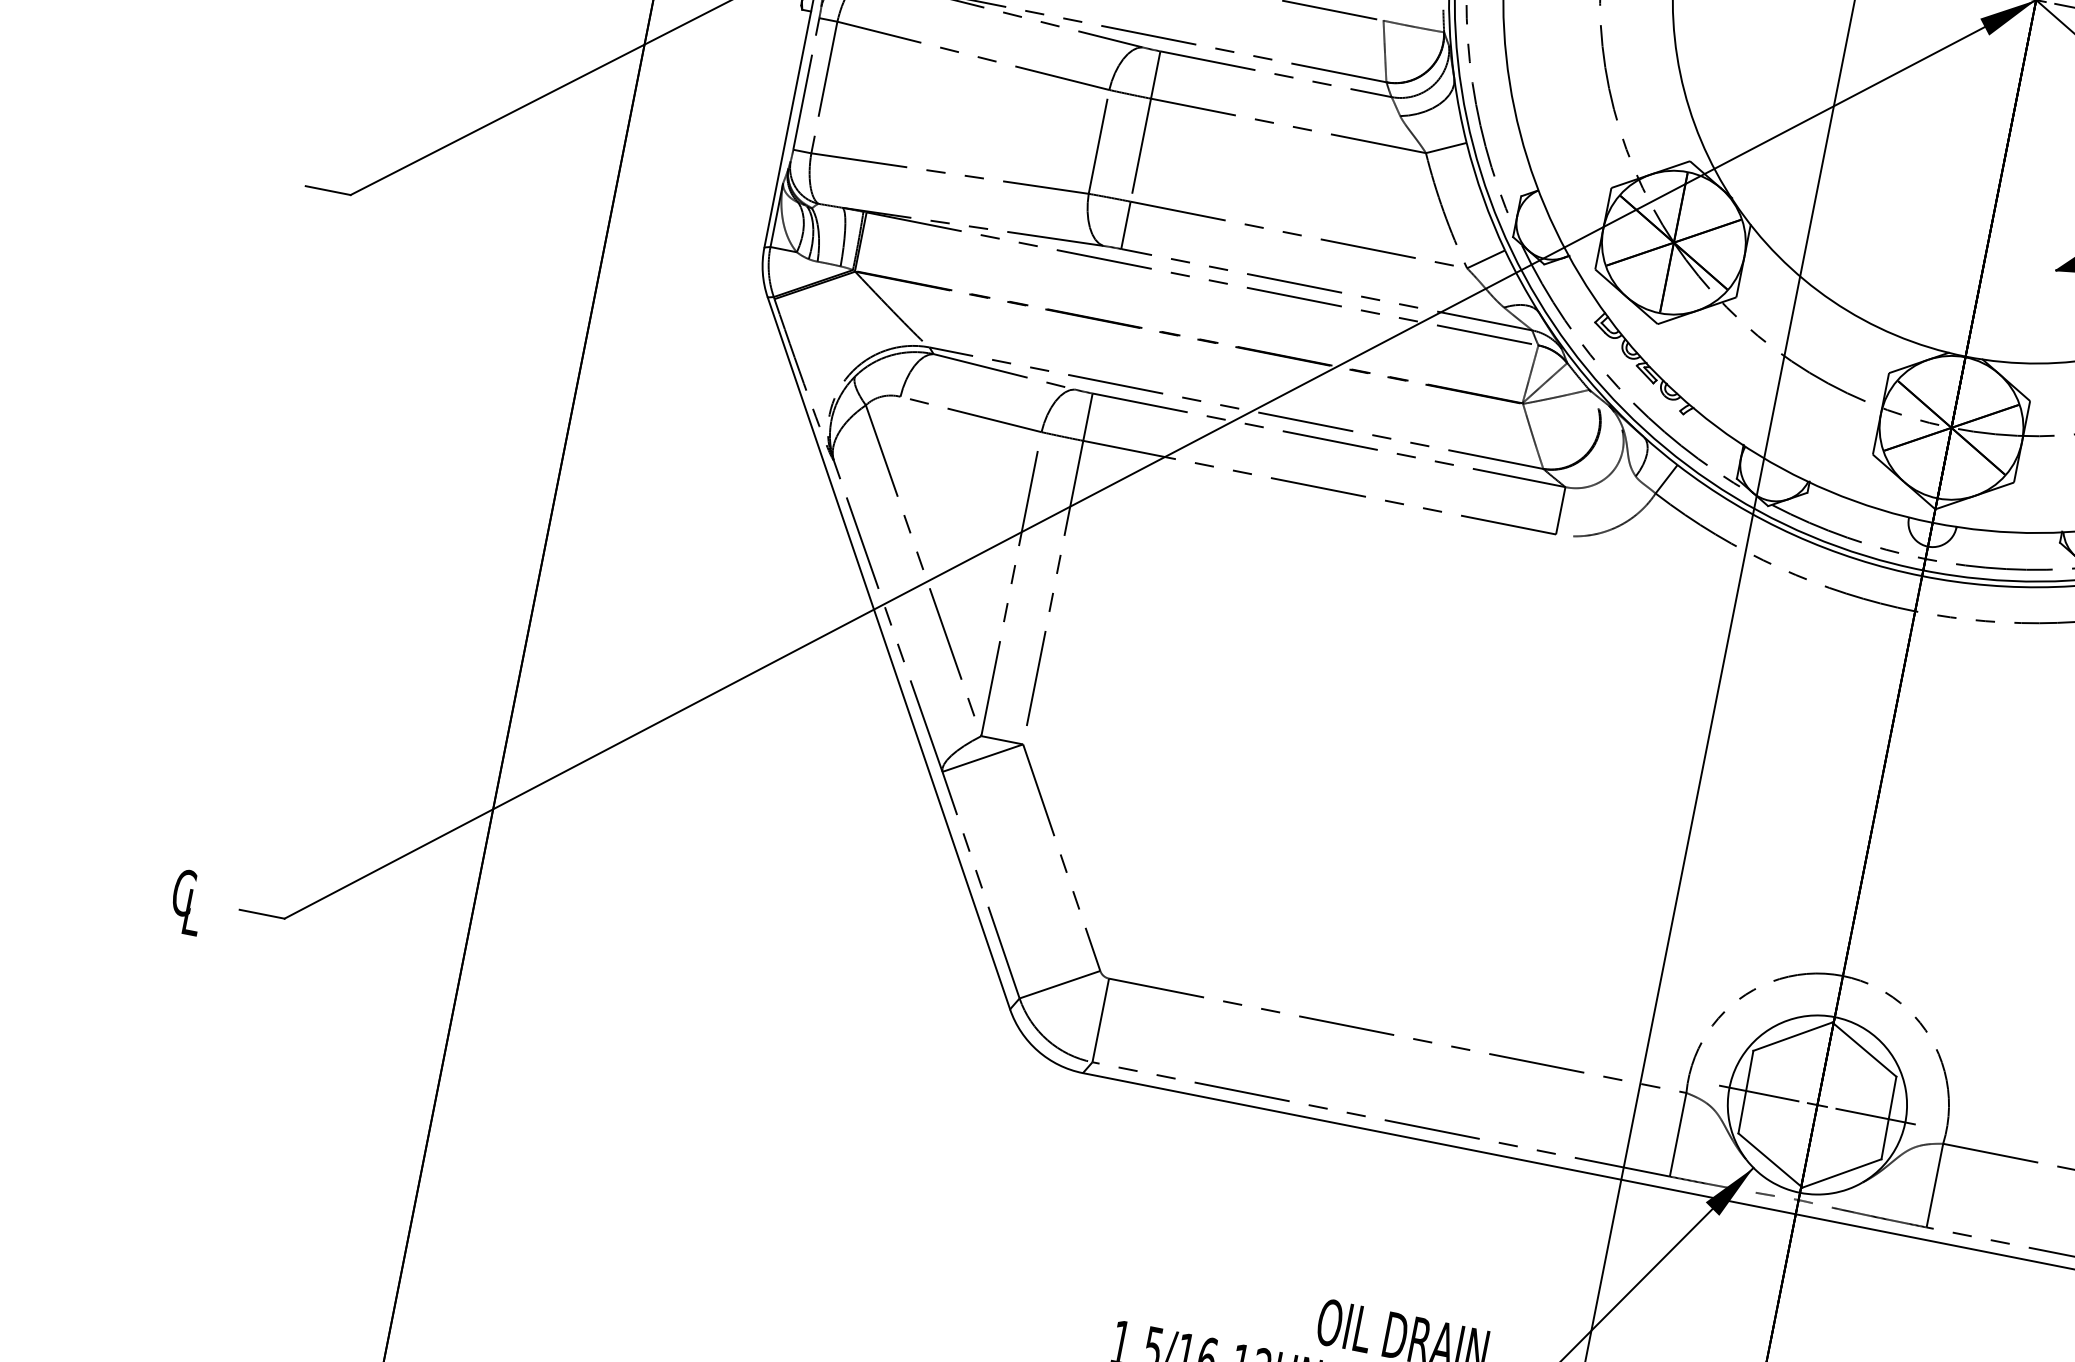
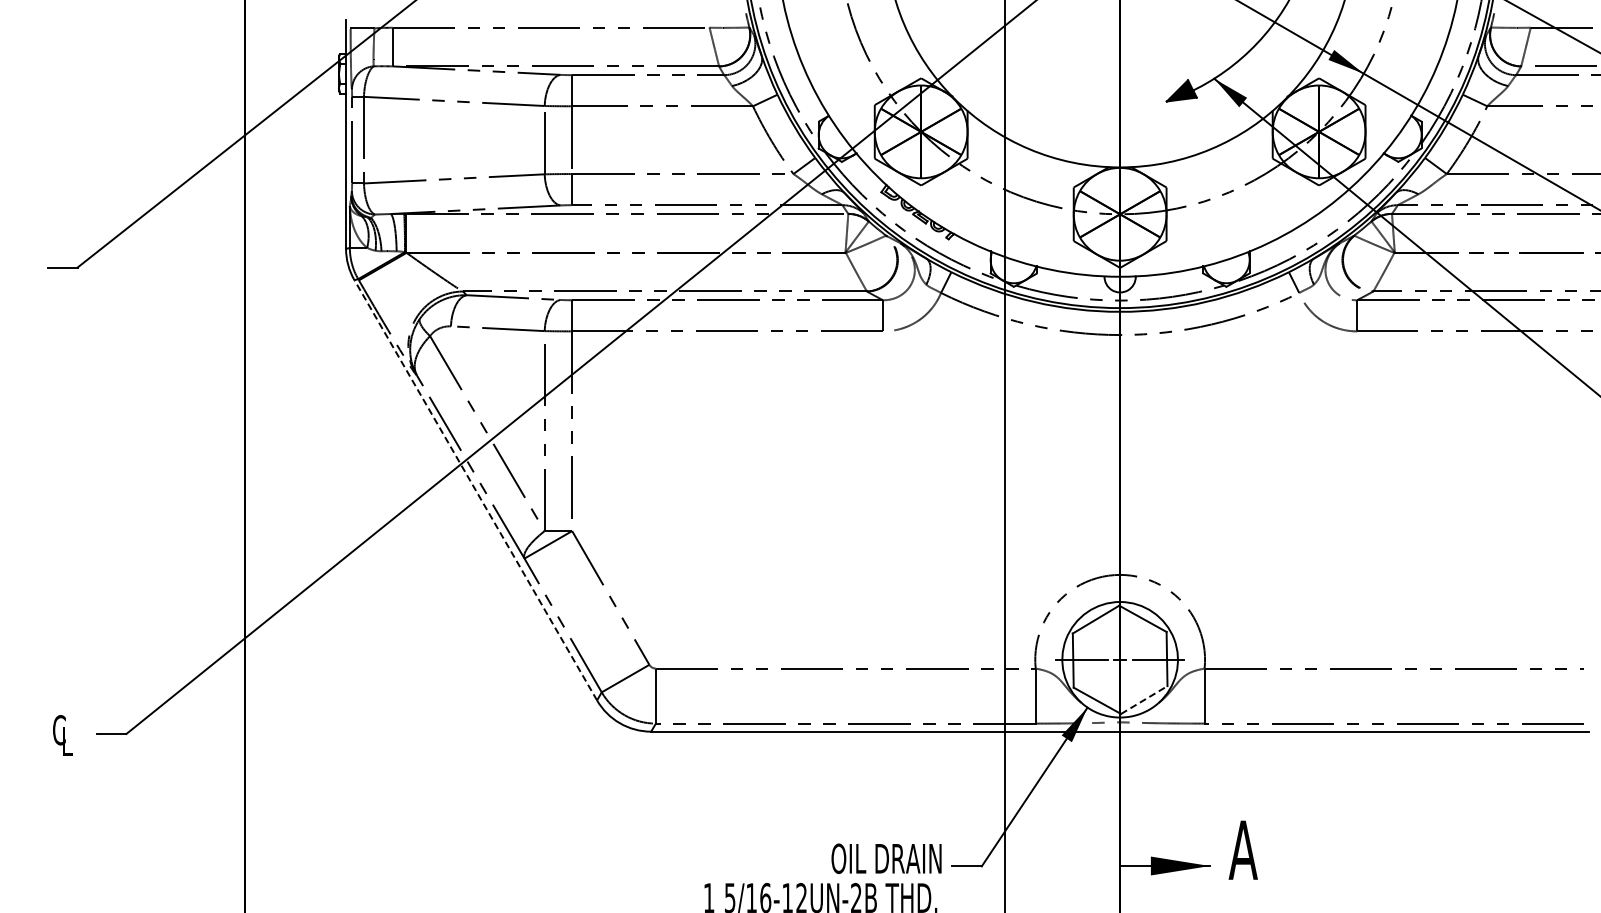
line: (888, 653) -> (475, 490), solid -> dashed
line: (1842, 1172) -> (1144, 699), solid -> dashed

